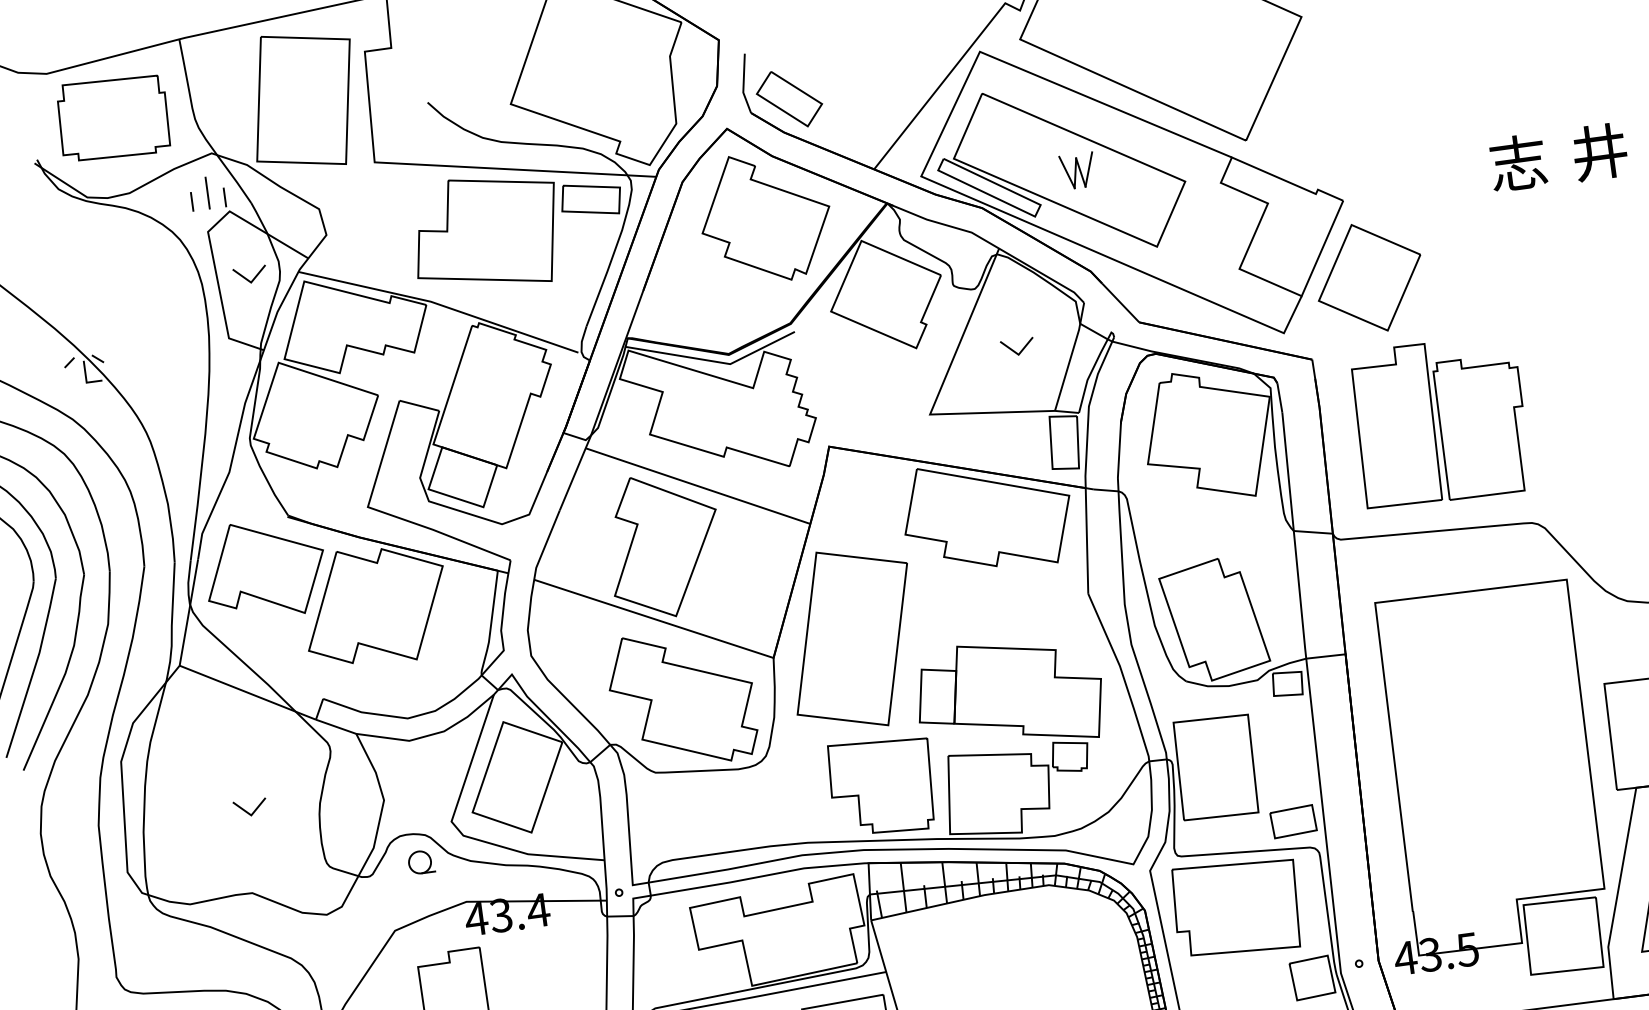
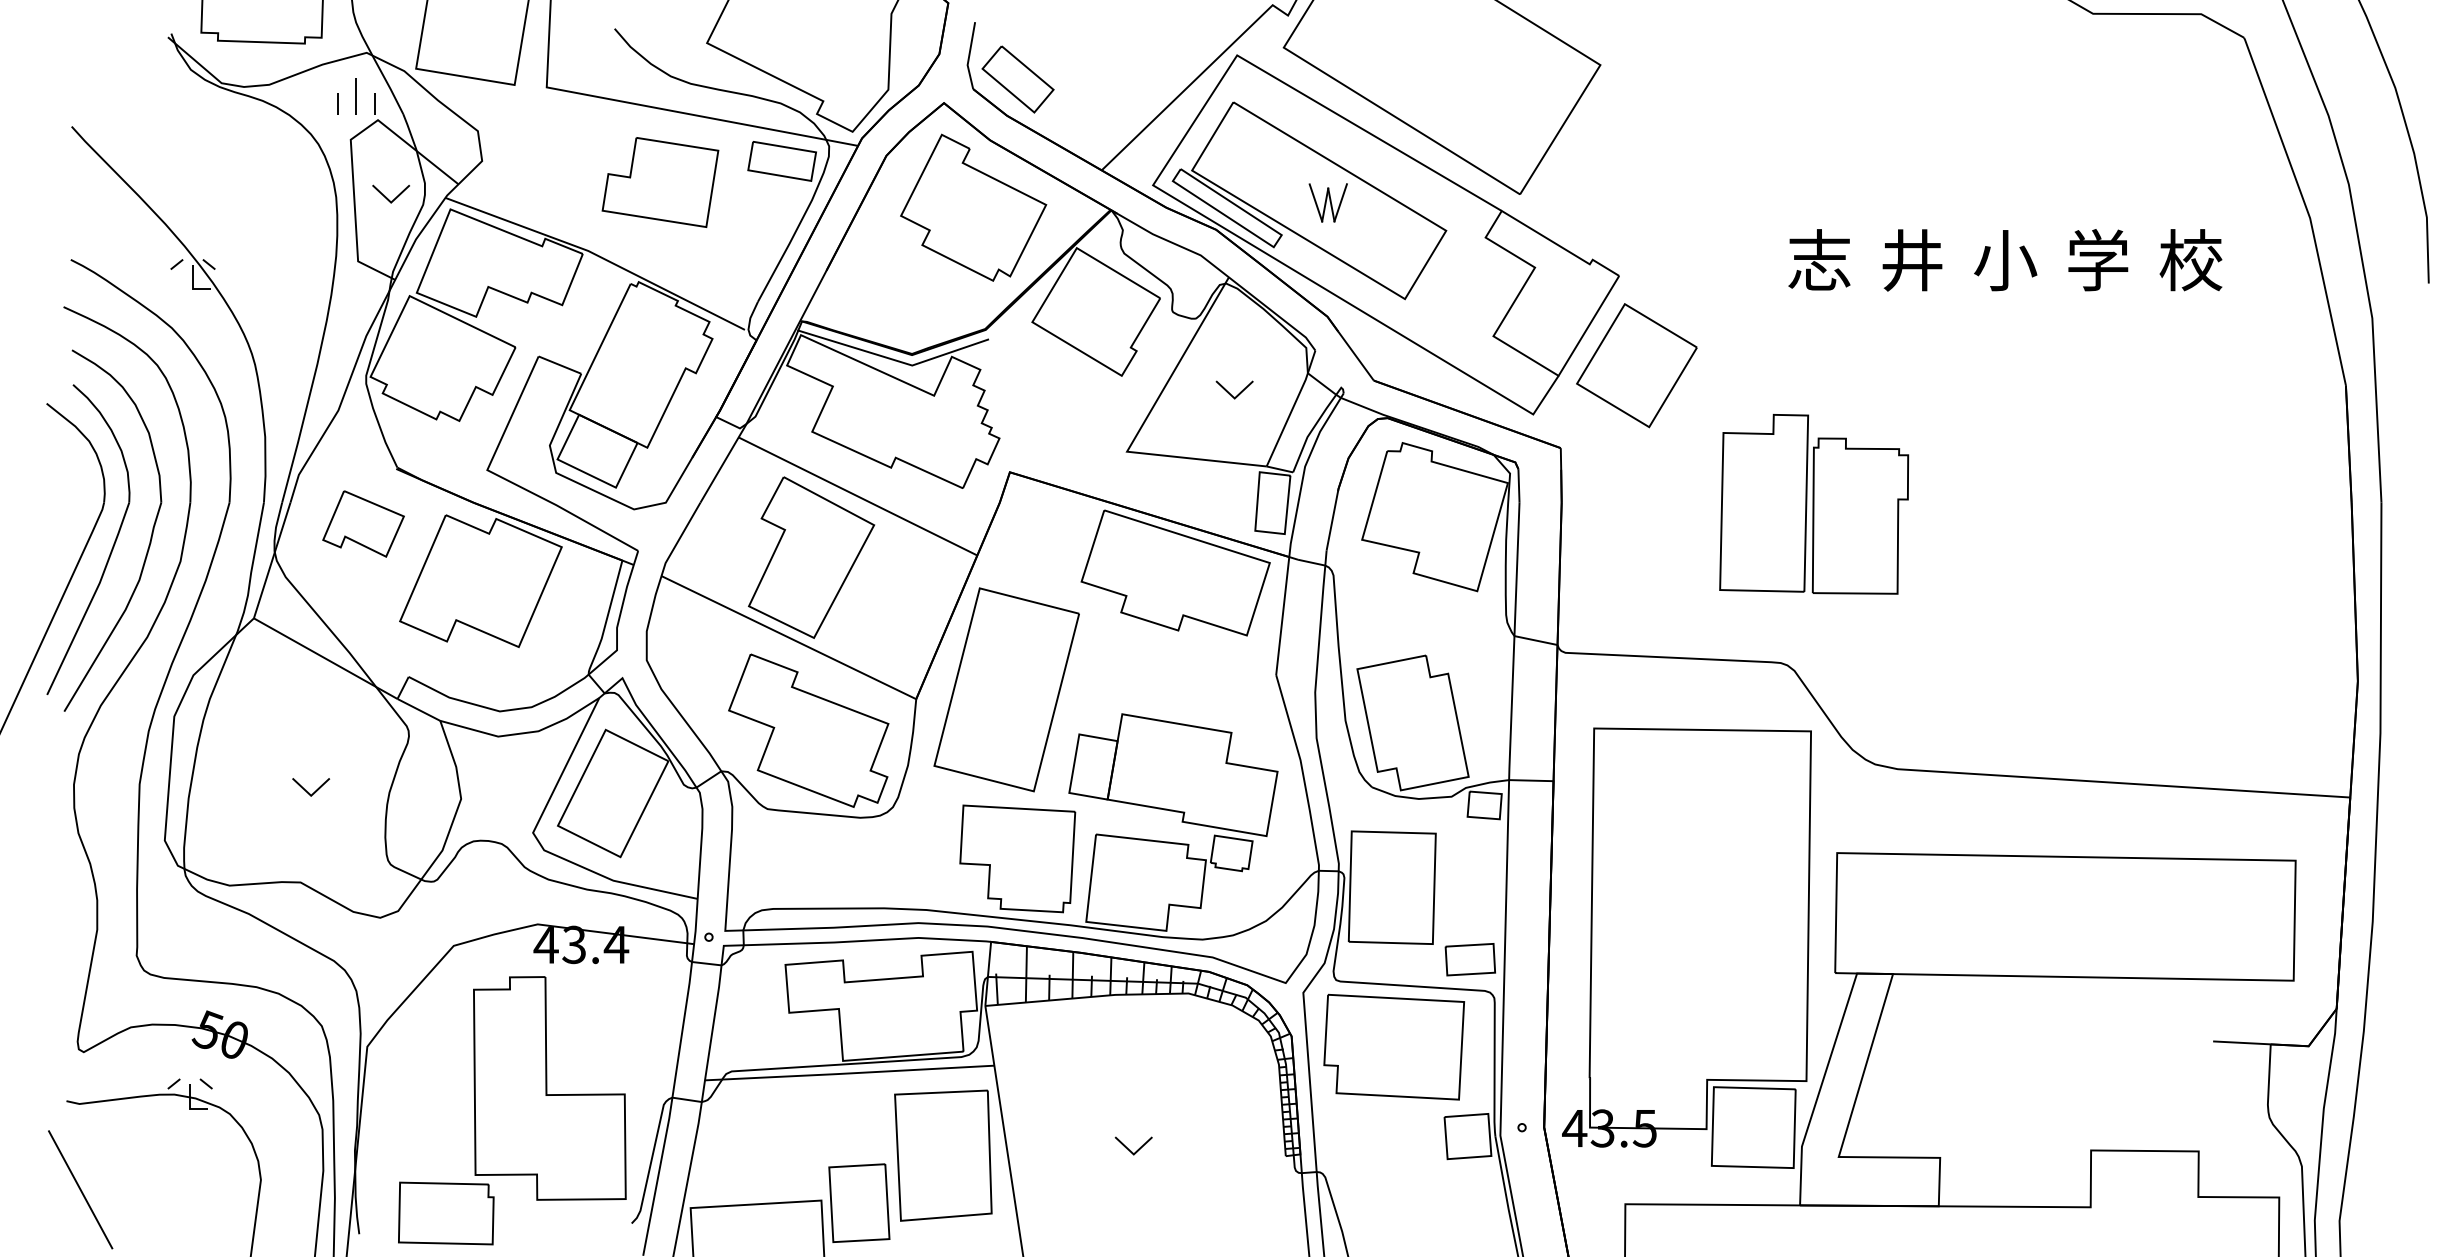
part: (486, 232) -> (660, 182), size x0.7
part: (1440, 421) -> (1814, 504), moved
part: (265, 568) -> (363, 523), size x0.6
part: (420, 862) -> (492, 873), removed

